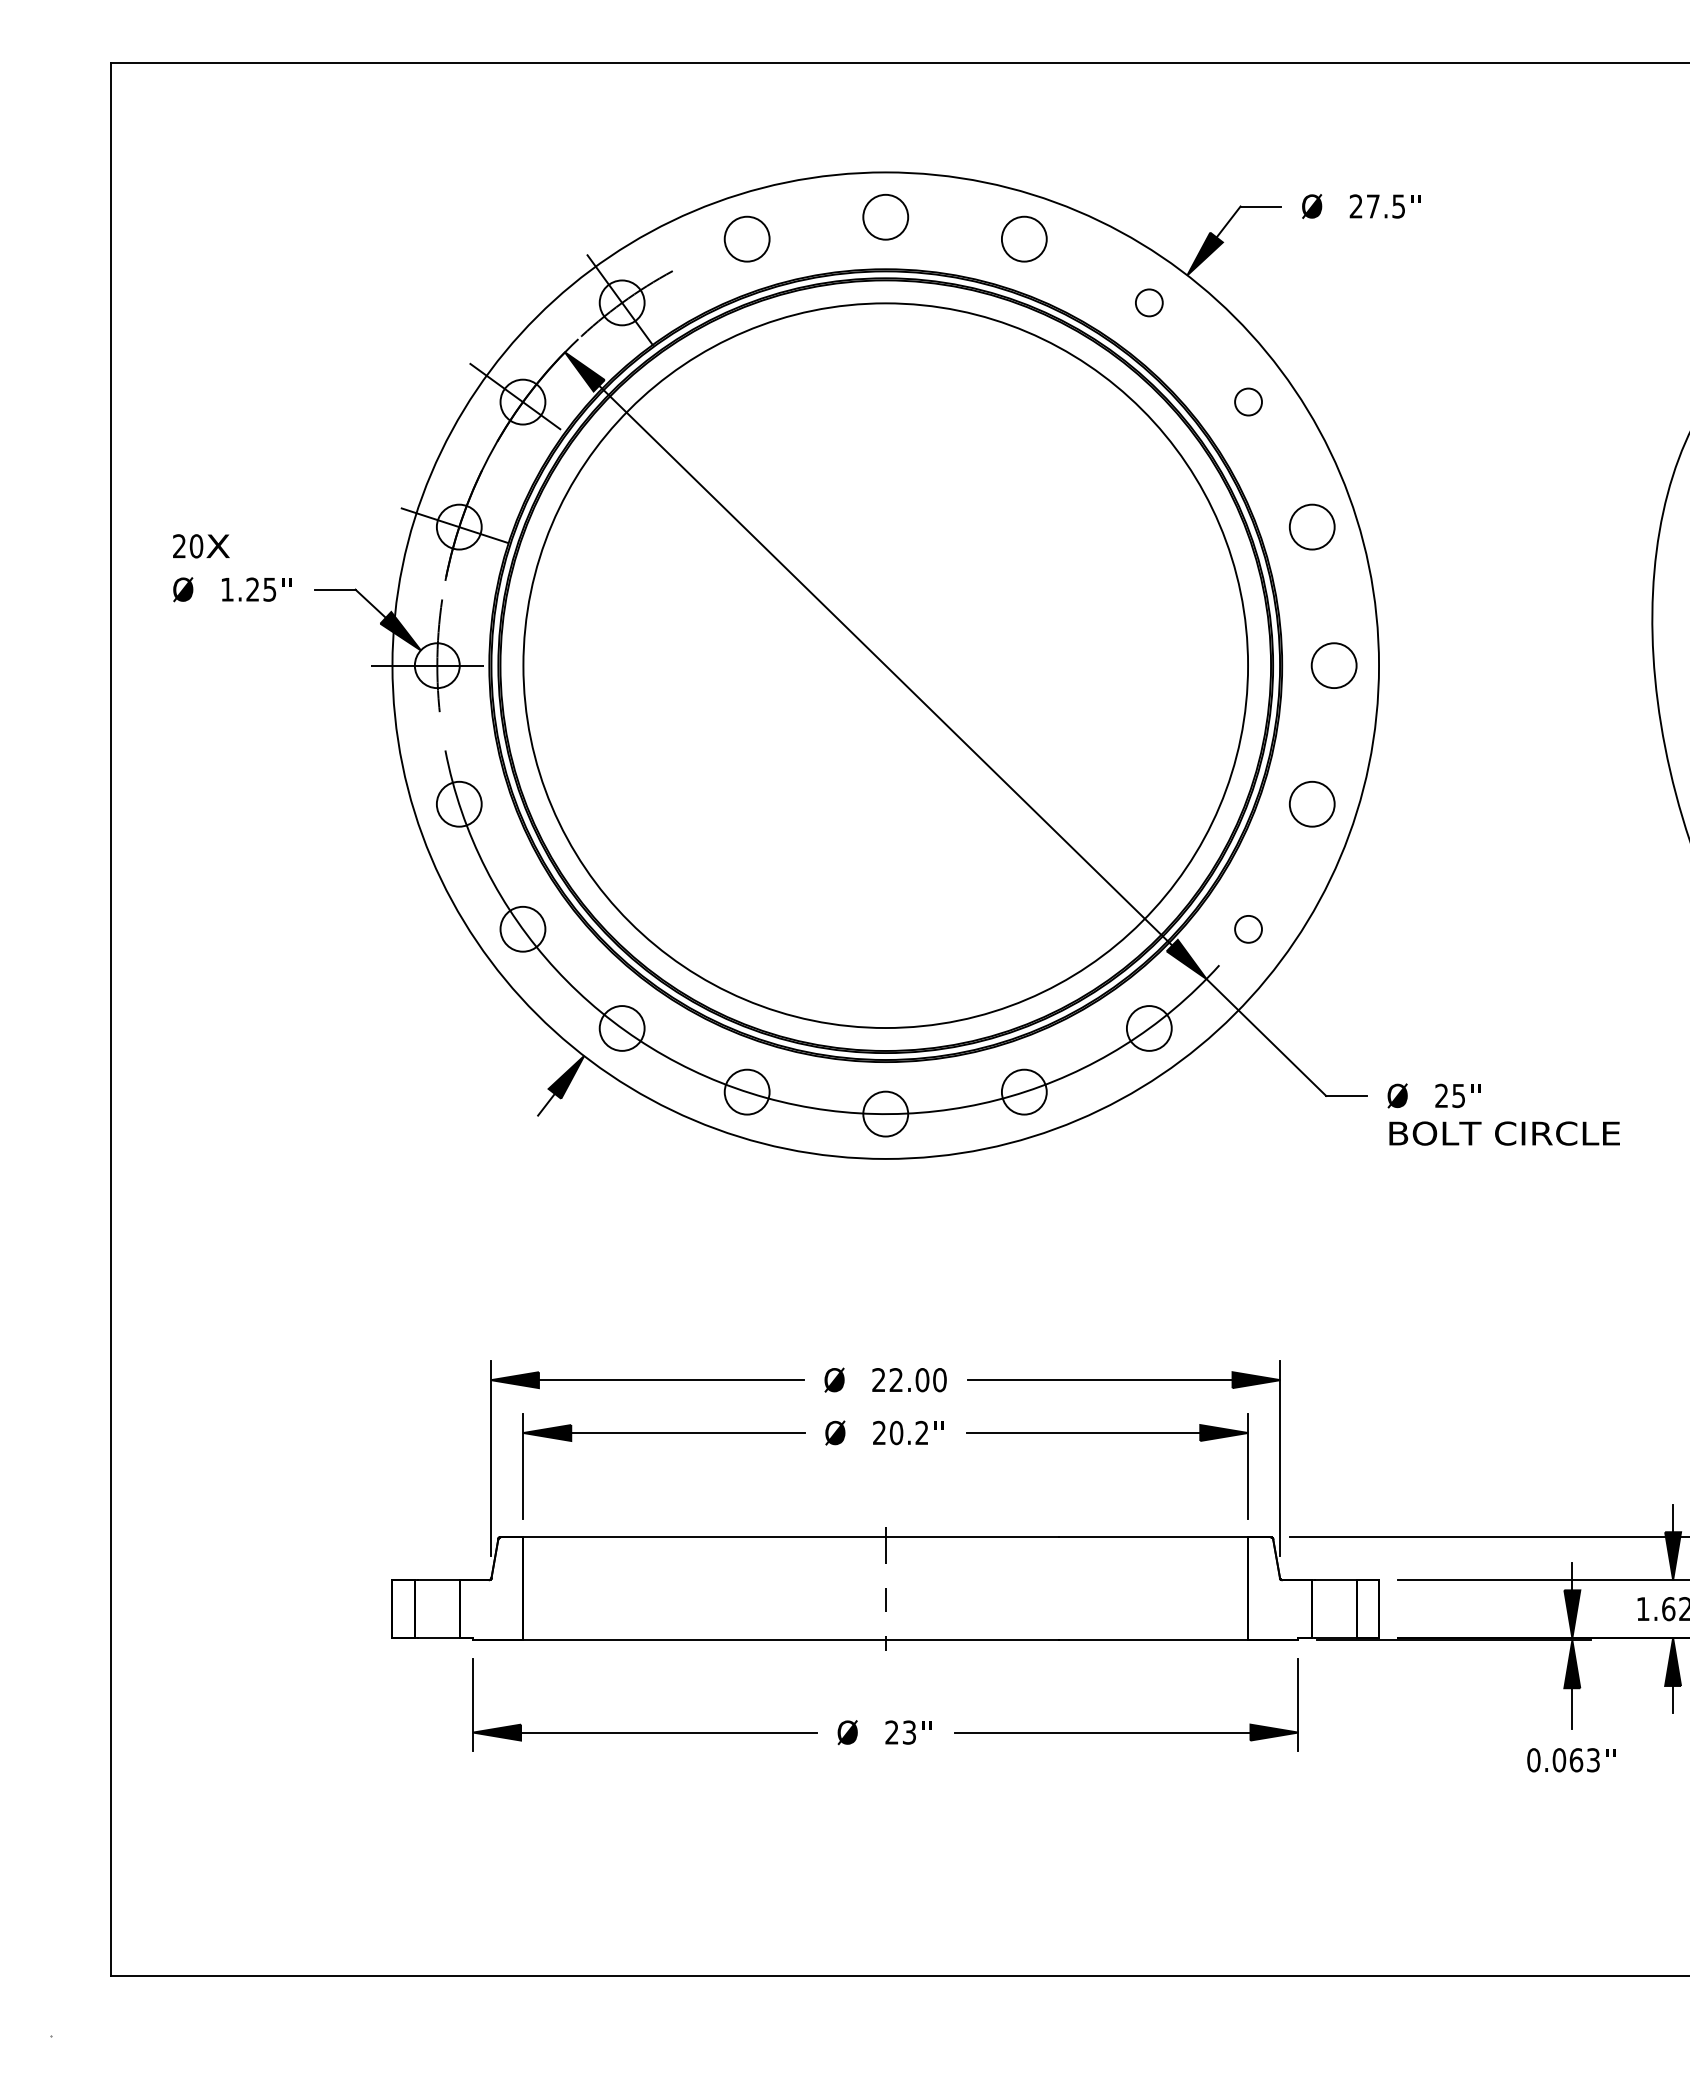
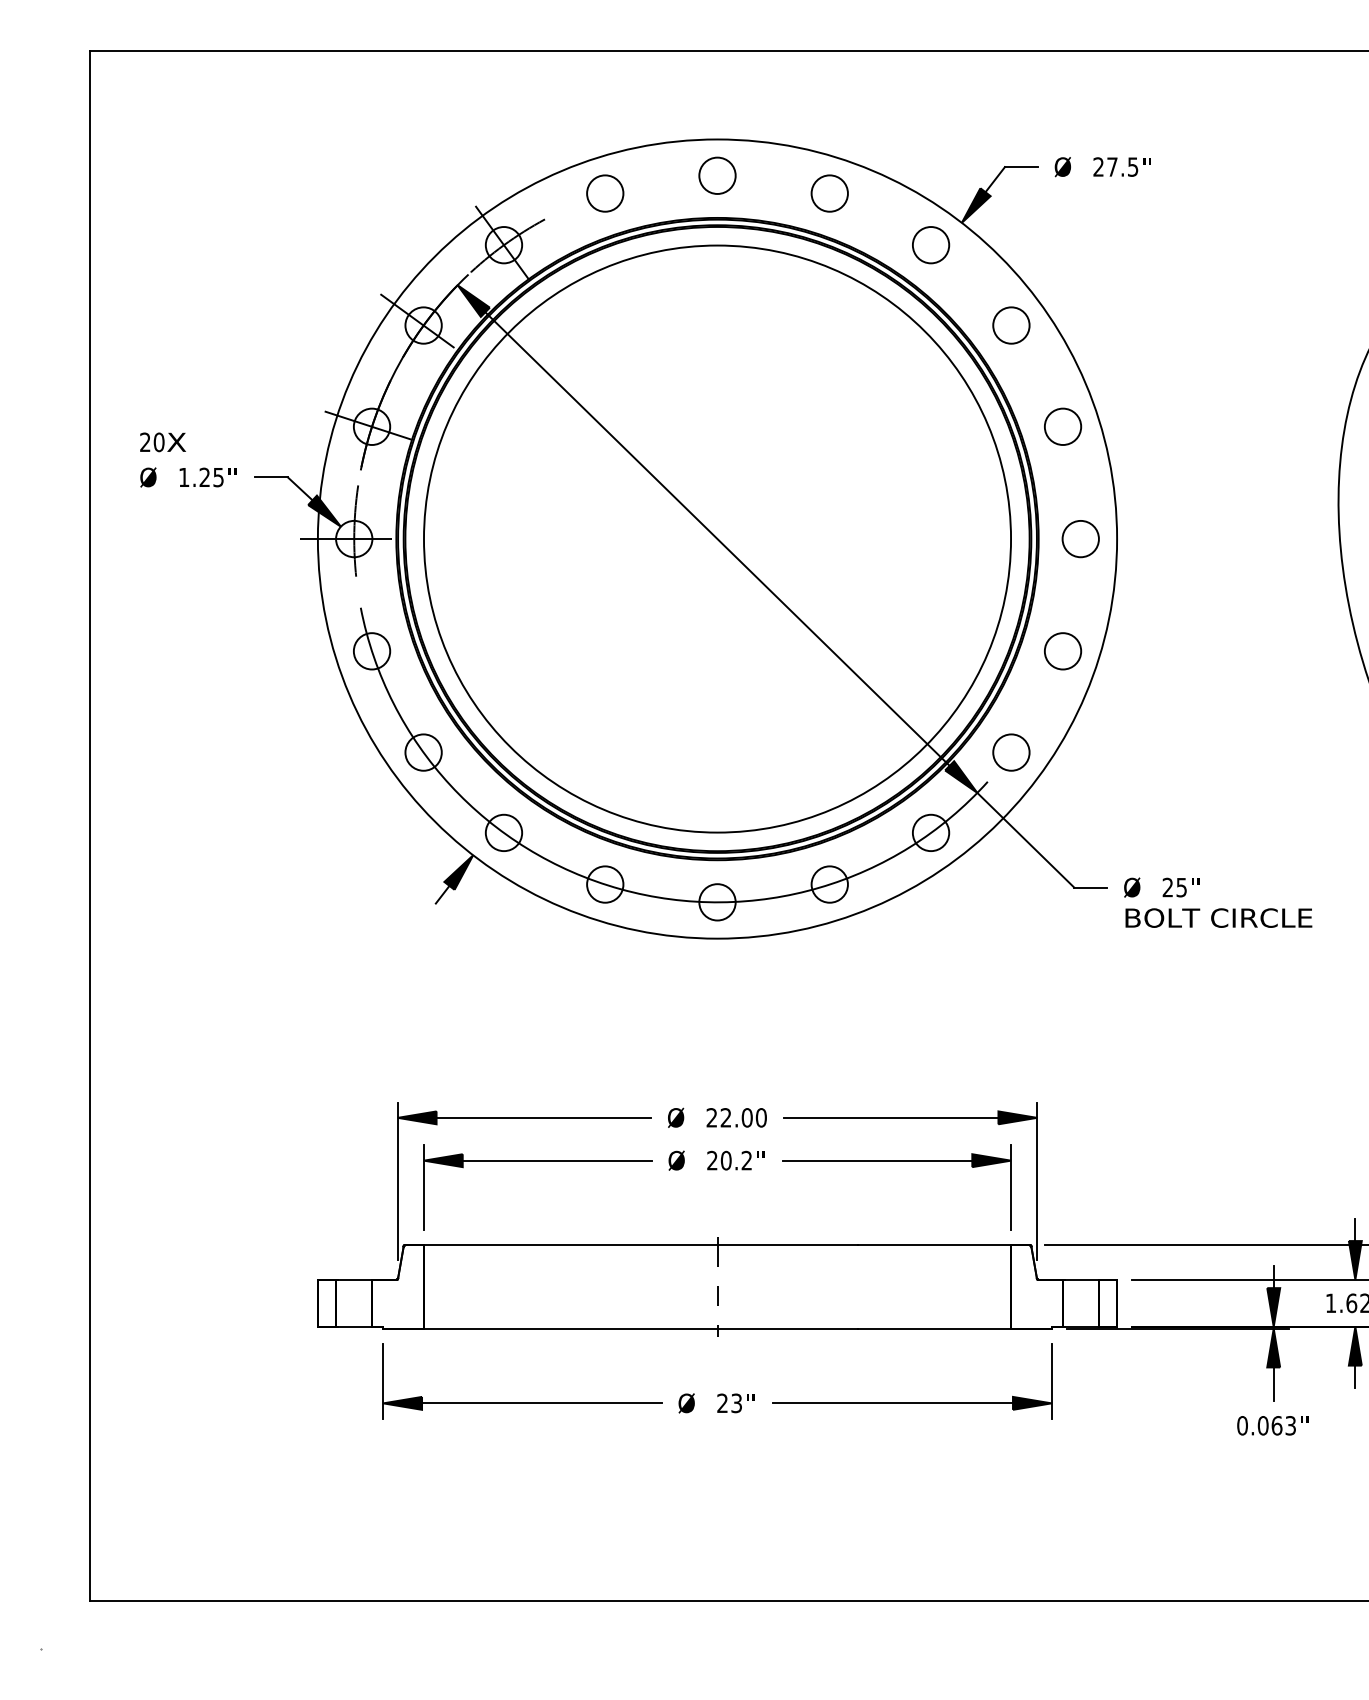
circle: (1148, 302) -> (930, 244), size x1.67
circle: (1248, 401) -> (1011, 325), size x1.67
circle: (1248, 929) -> (1011, 752), size x1.67

